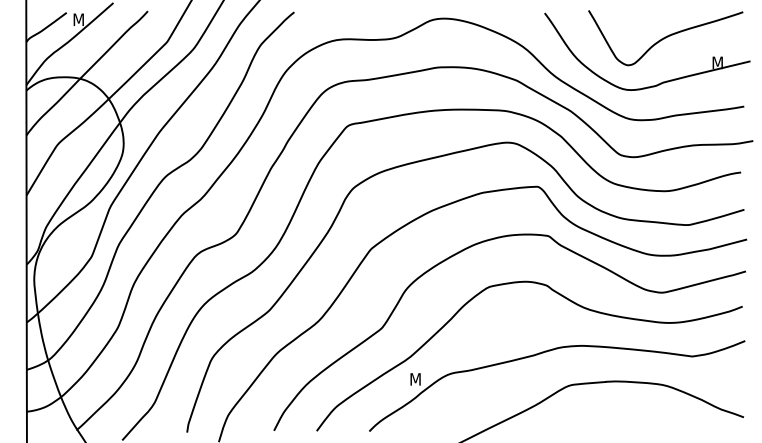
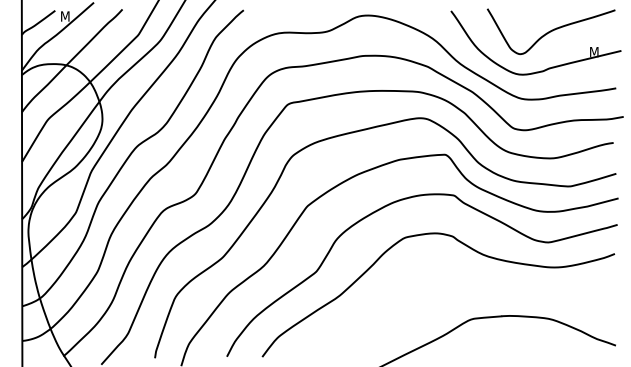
part: (550, 351) -> (455, 291), removed

